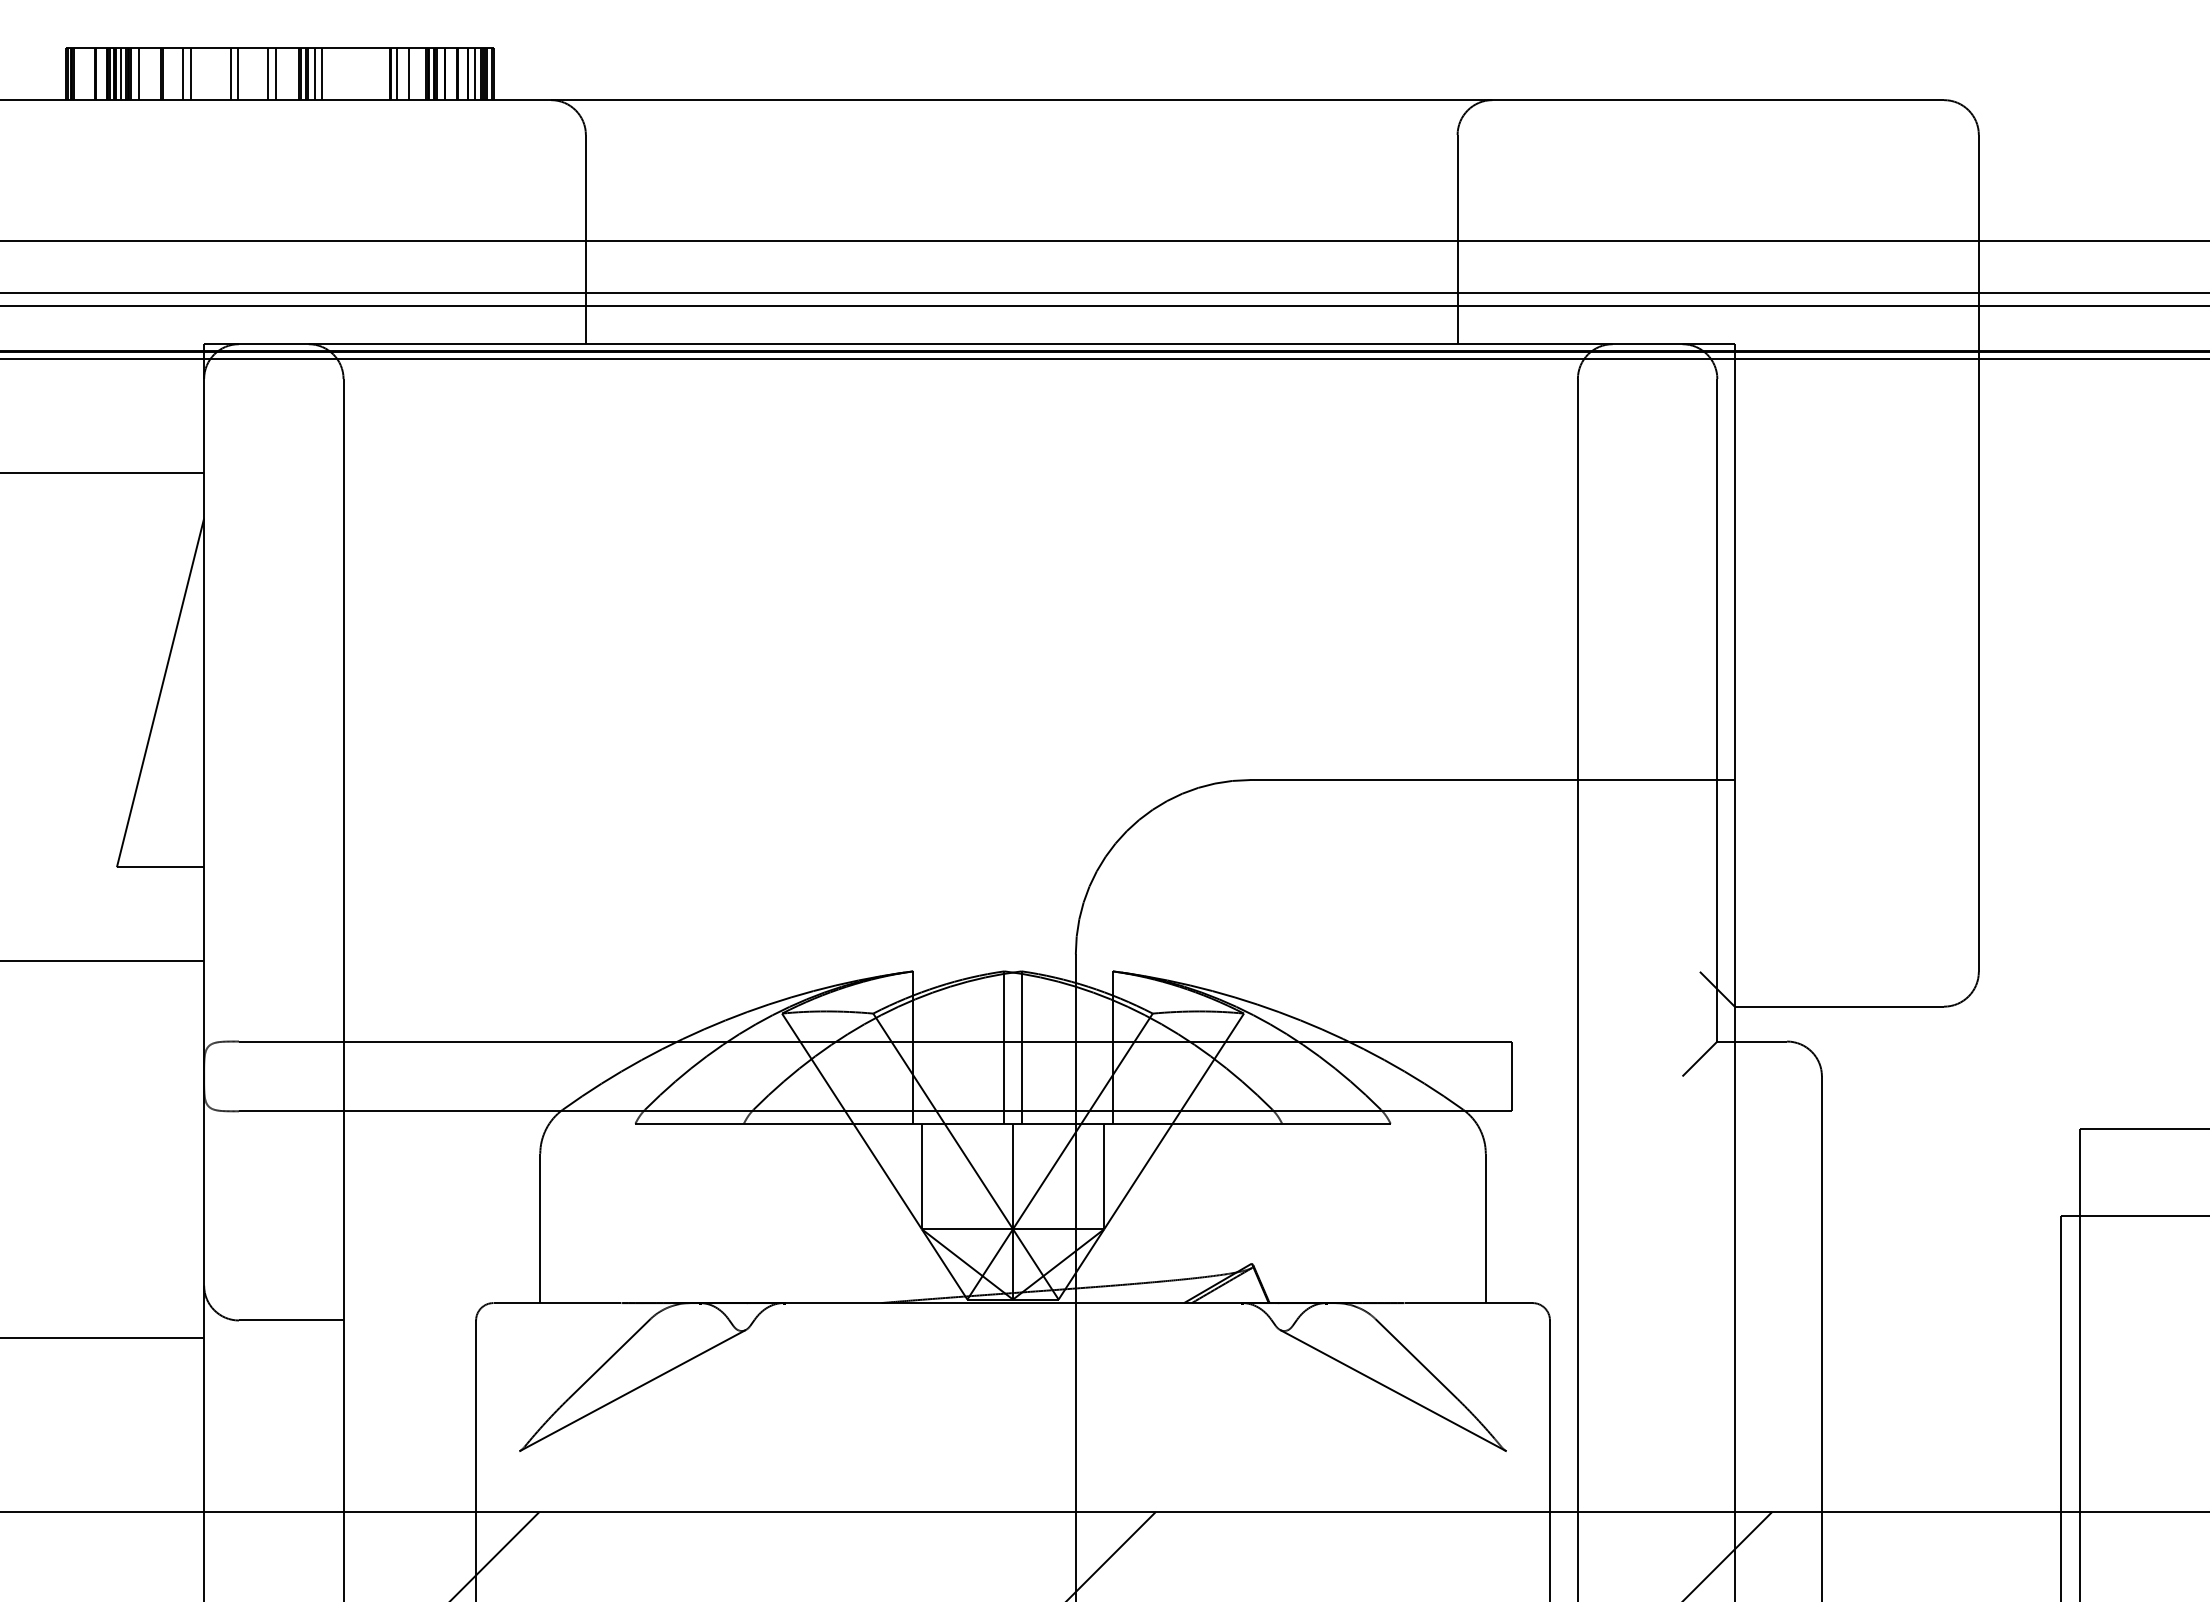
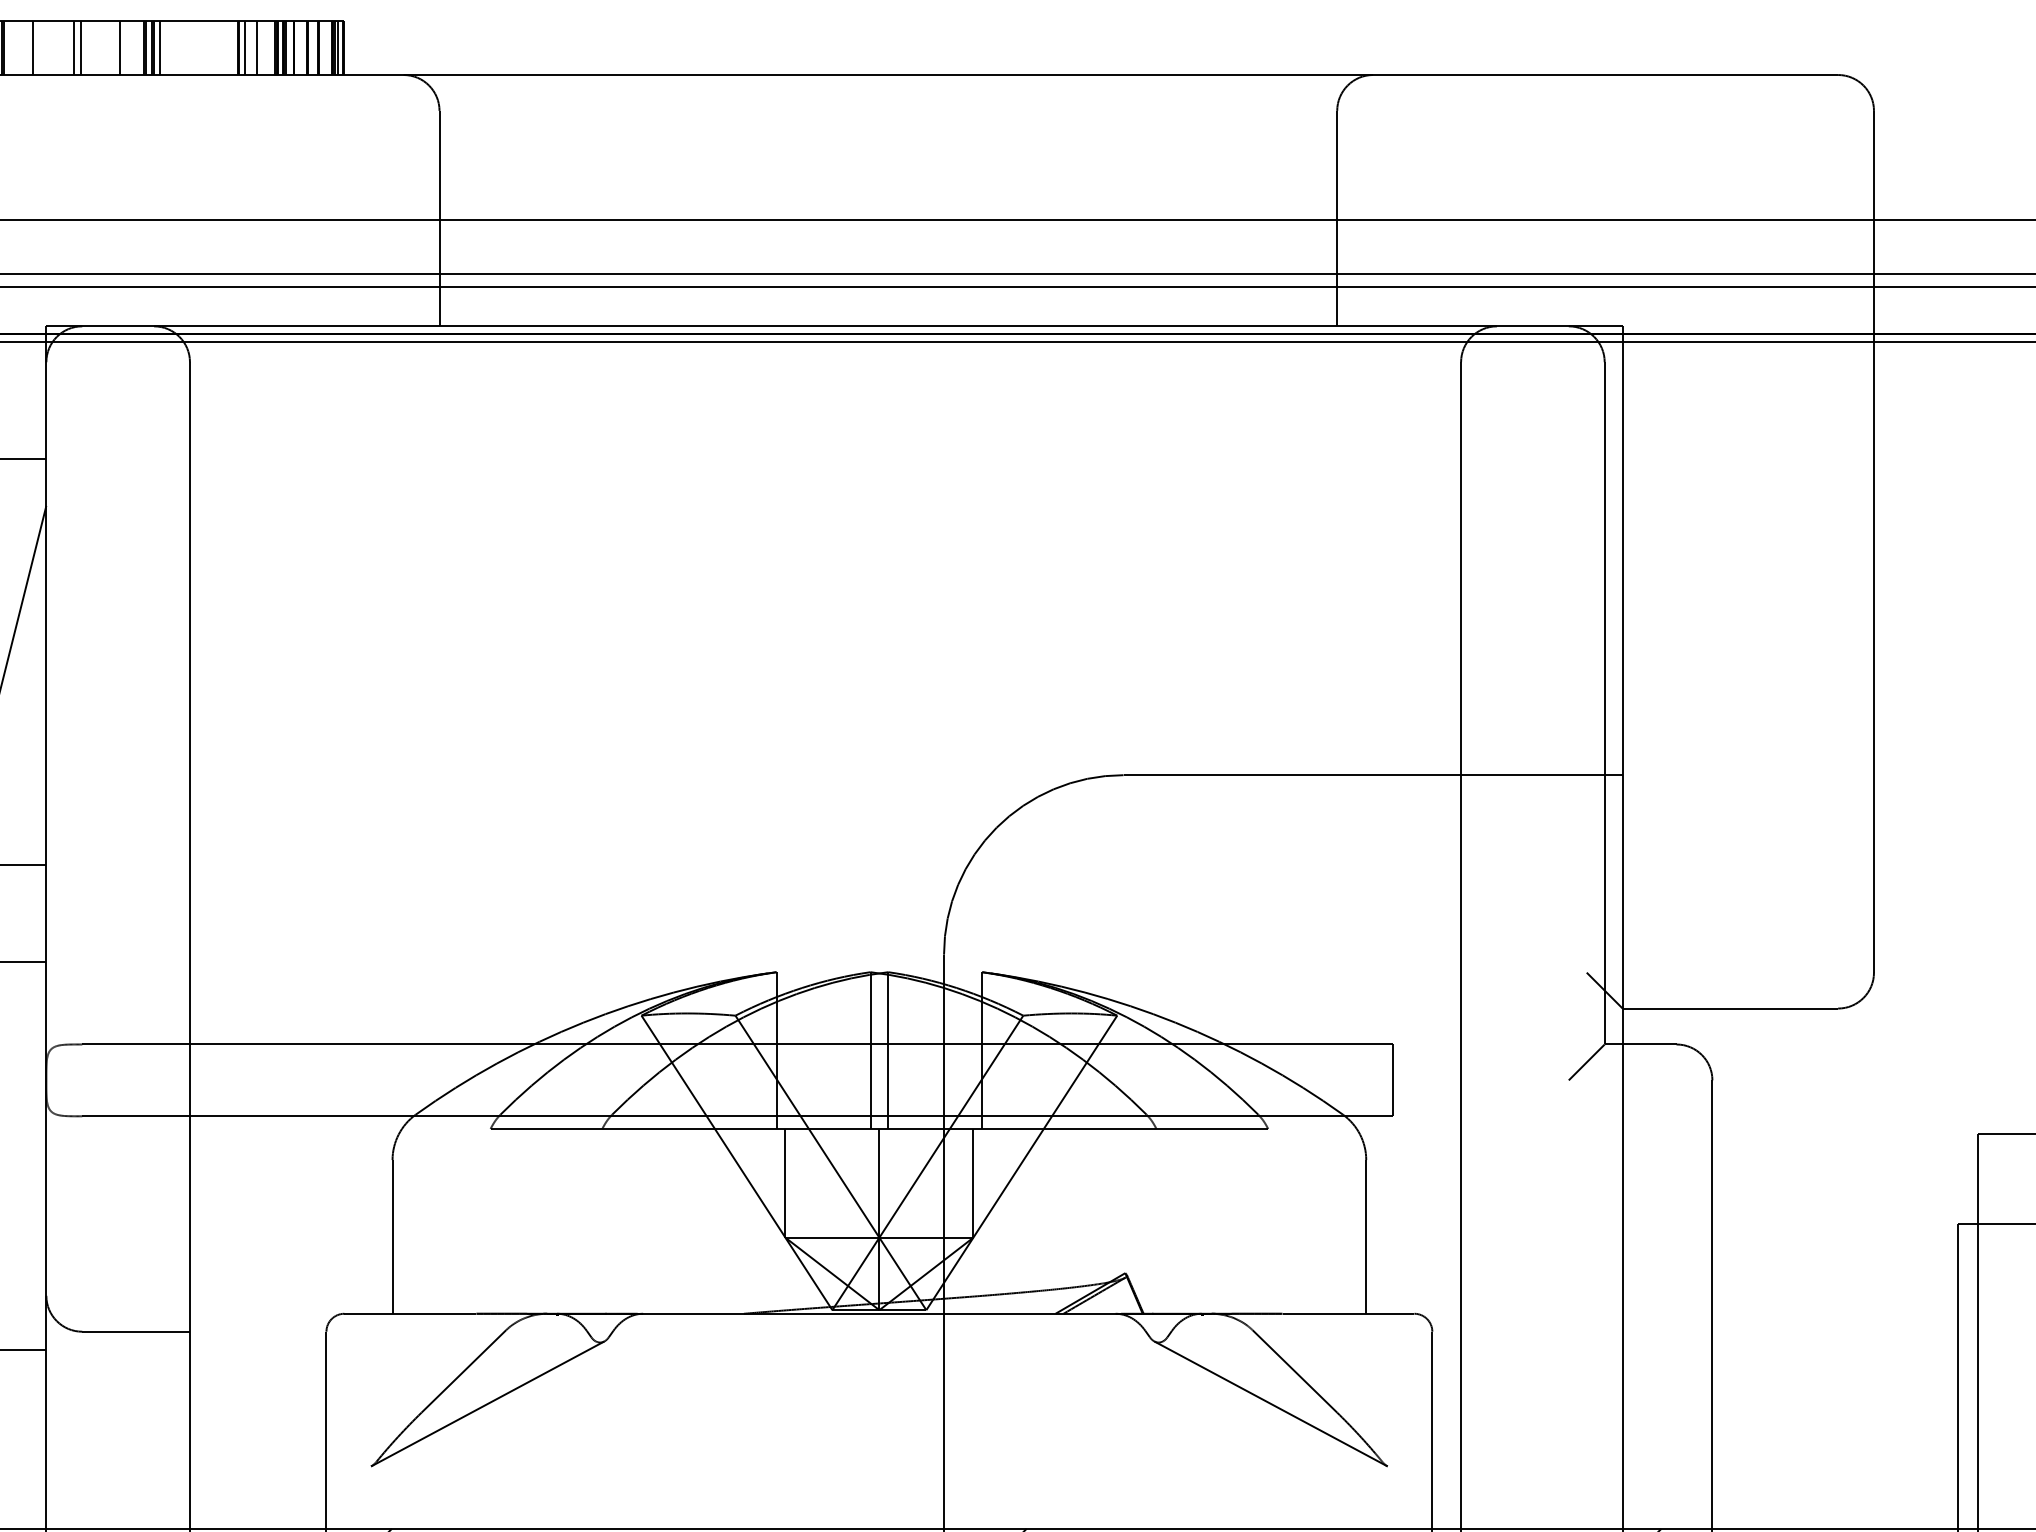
line: (183, 73) -> (25, 47), removed
line: (268, 73) -> (112, 47), removed
line: (322, 73) -> (168, 47), removed
line: (475, 73) -> (325, 47), removed

